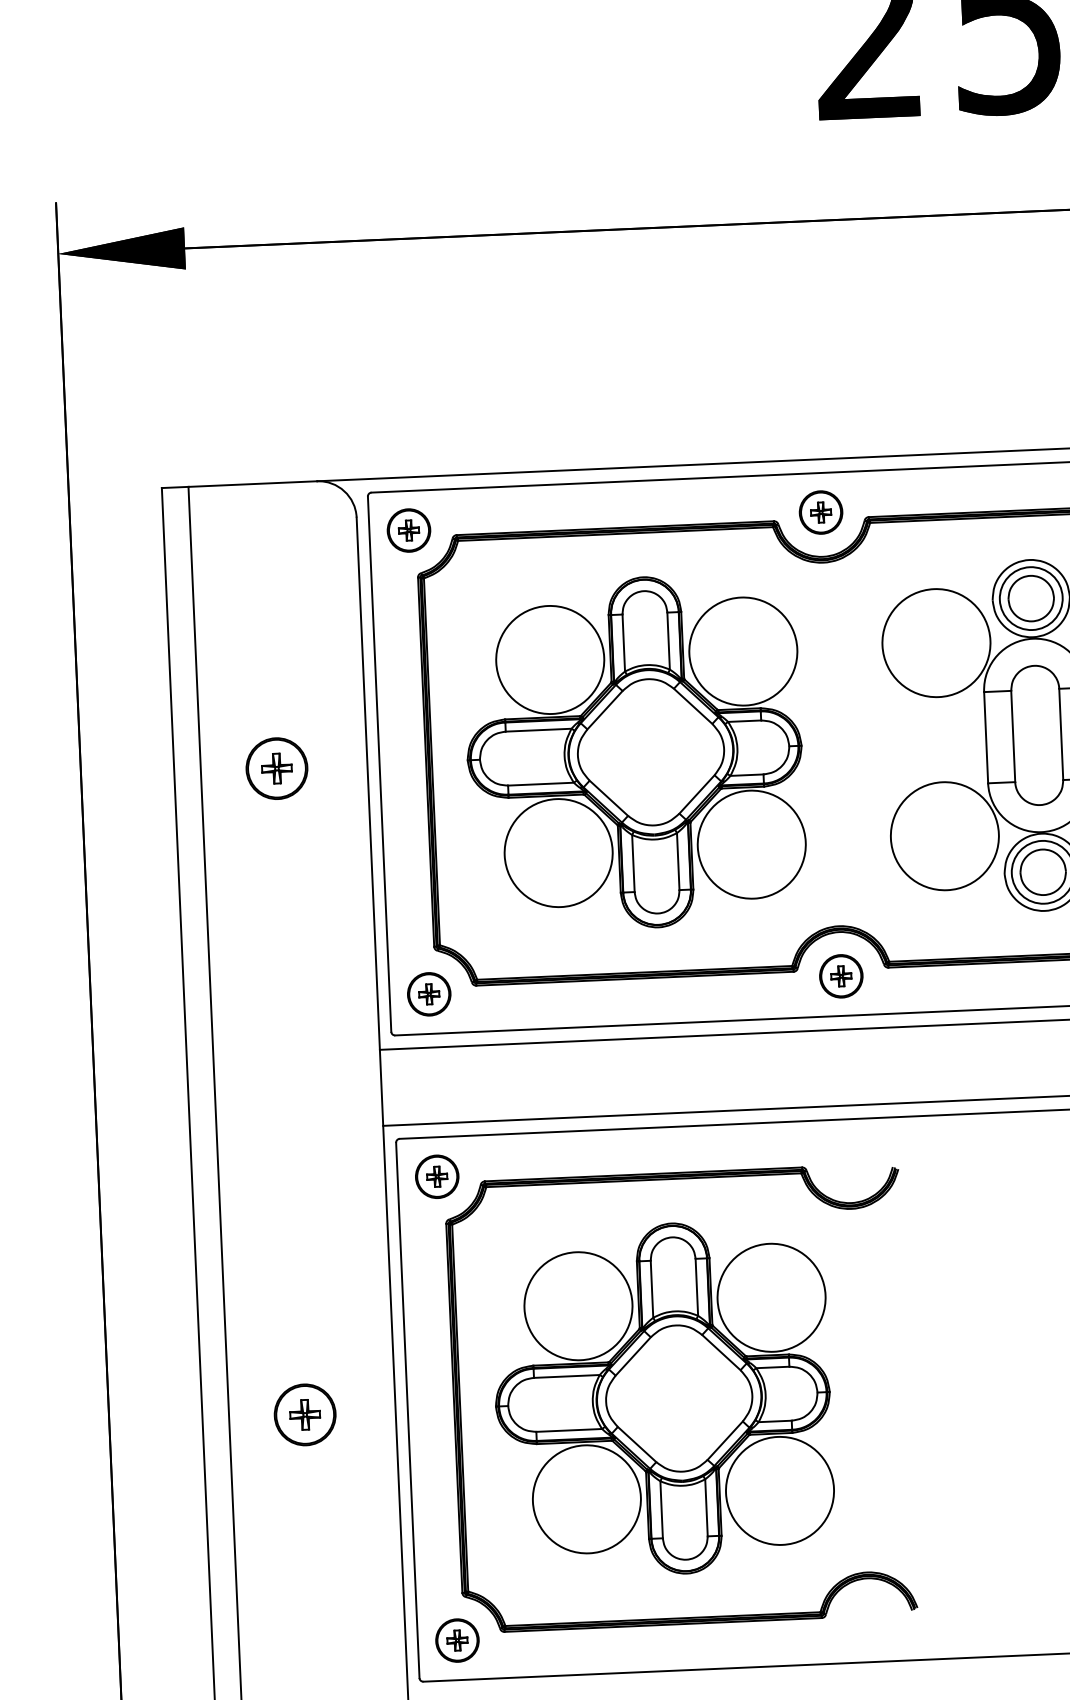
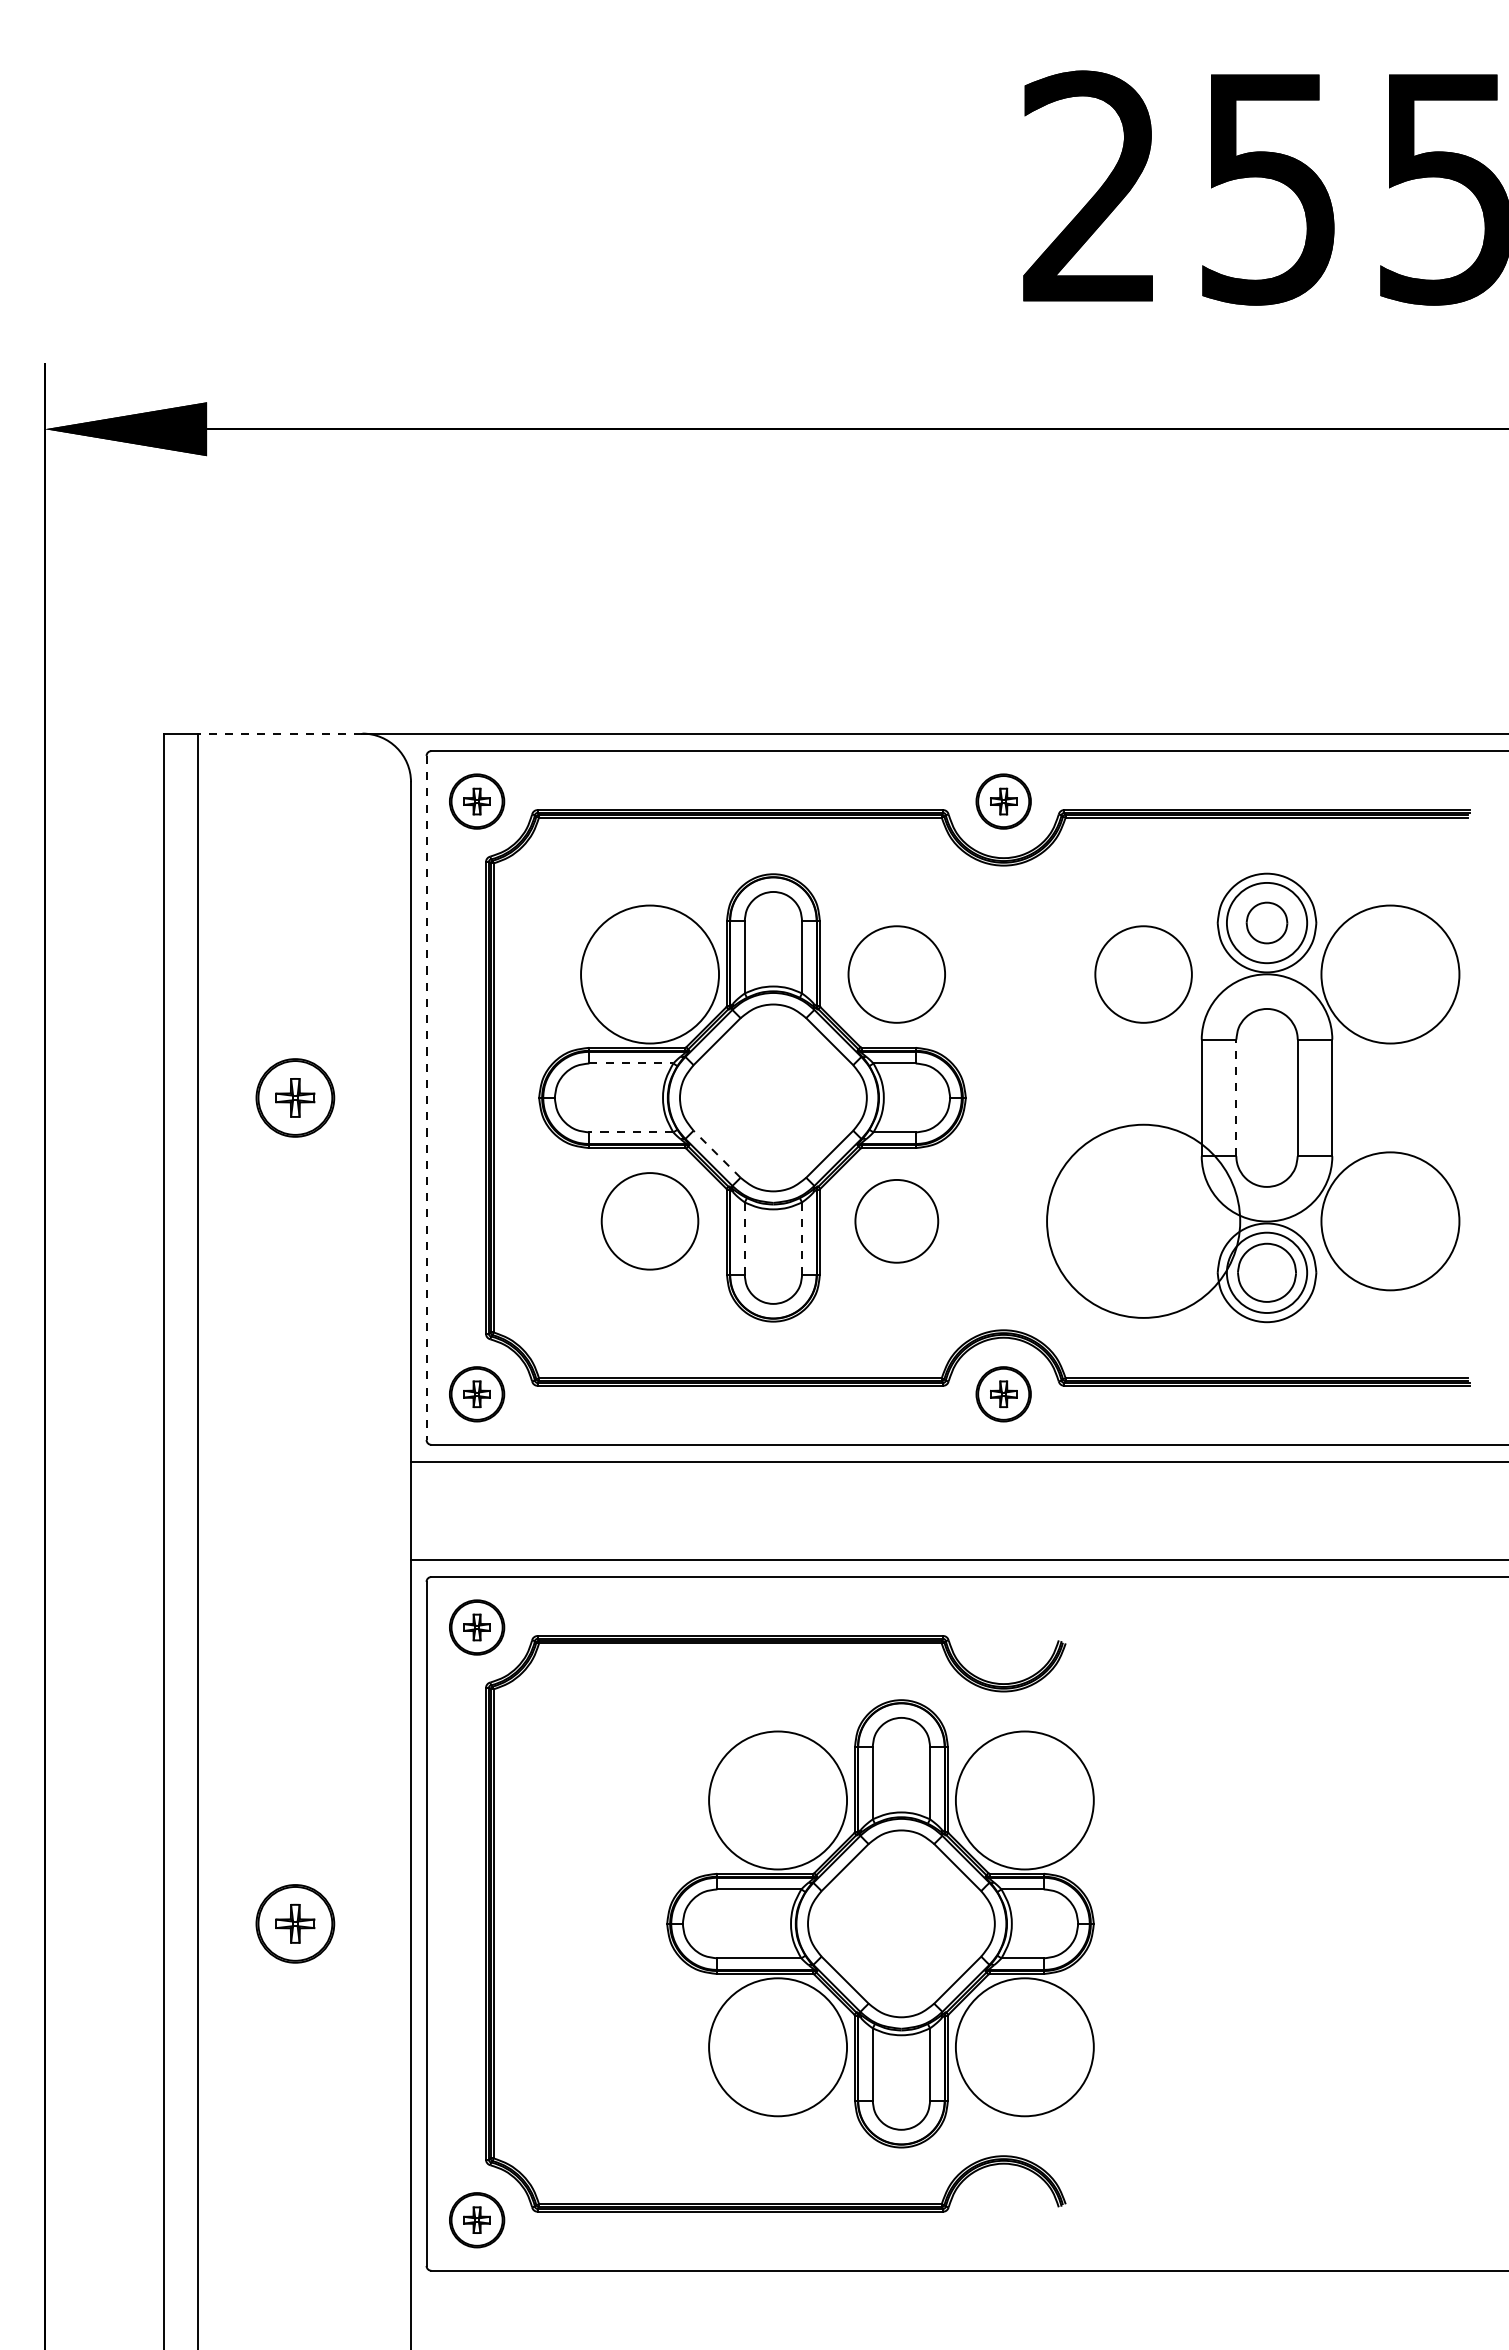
line: (252, 484) -> (279, 733), solid -> dashed
part: (1030, 598) -> (1266, 922), size x0.7
circle: (936, 643) -> (1143, 974), size x0.7
circle: (743, 651) -> (896, 974), size x0.7
line: (538, 730) -> (631, 1063), solid -> dashed
line: (1013, 736) -> (1236, 1097), solid -> dashed
line: (379, 764) -> (426, 1098), solid -> dashed
line: (540, 784) -> (630, 1132), solid -> dashed
line: (608, 797) -> (716, 1153), solid -> dashed
circle: (944, 836) -> (1143, 1221), size x1.4
circle: (751, 844) -> (896, 1221), size x0.6
circle: (559, 853) -> (650, 1221), size x0.7
line: (678, 862) -> (802, 1239), solid -> dashed
line: (633, 863) -> (744, 1238), solid -> dashed
part: (662, 1398) -> (880, 1923), moved

